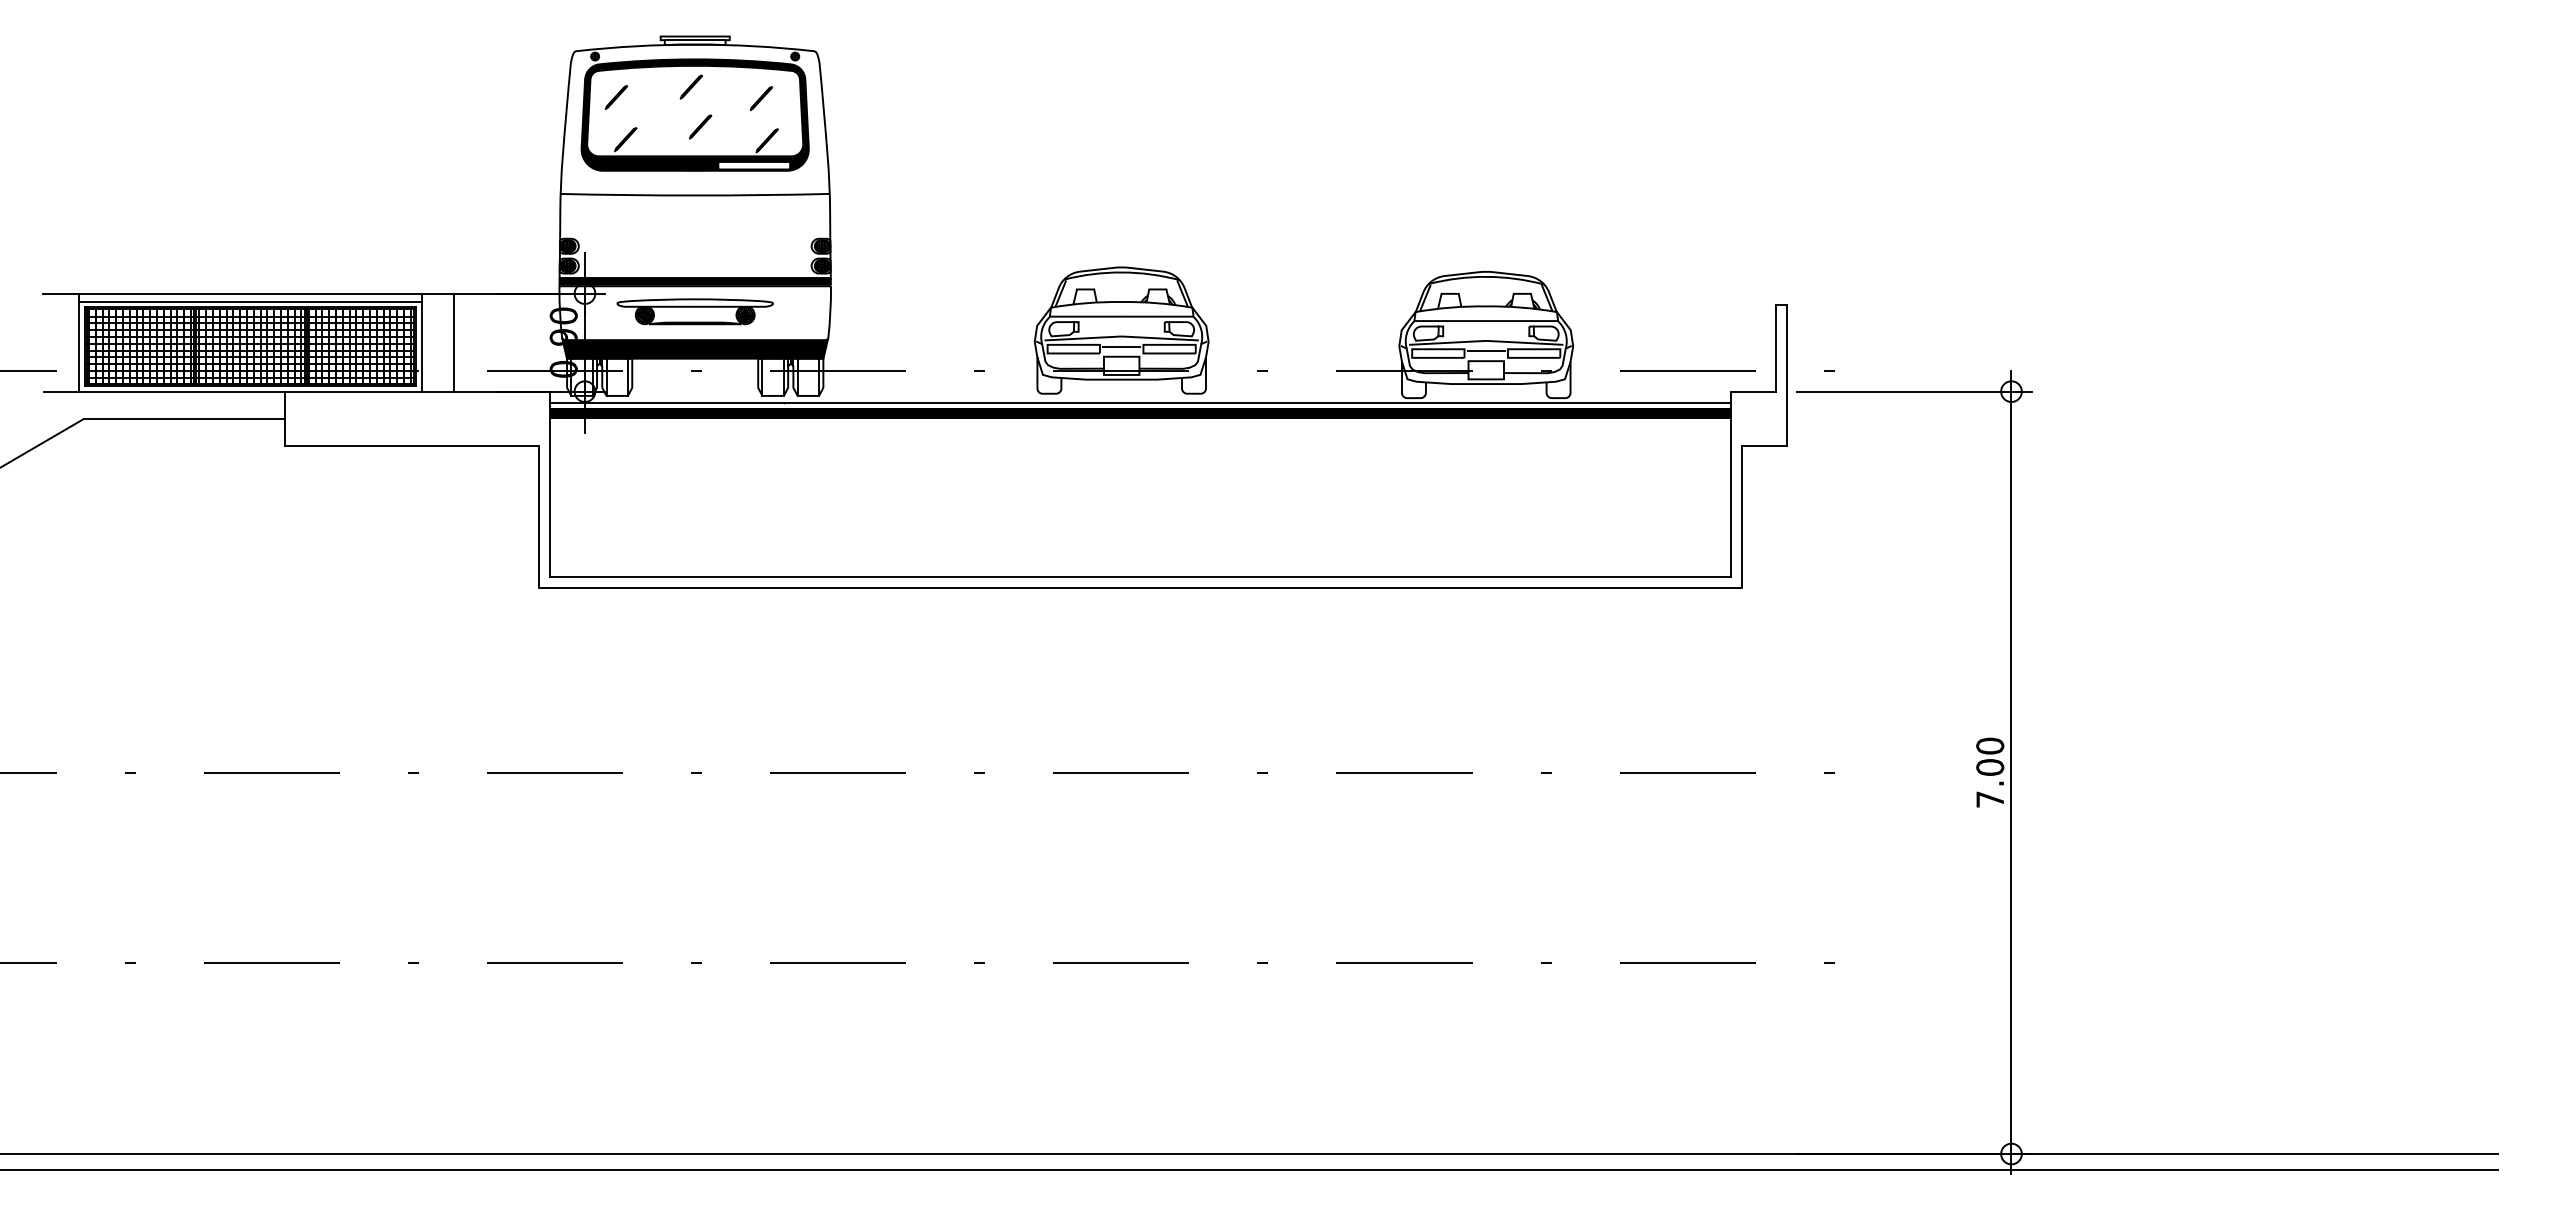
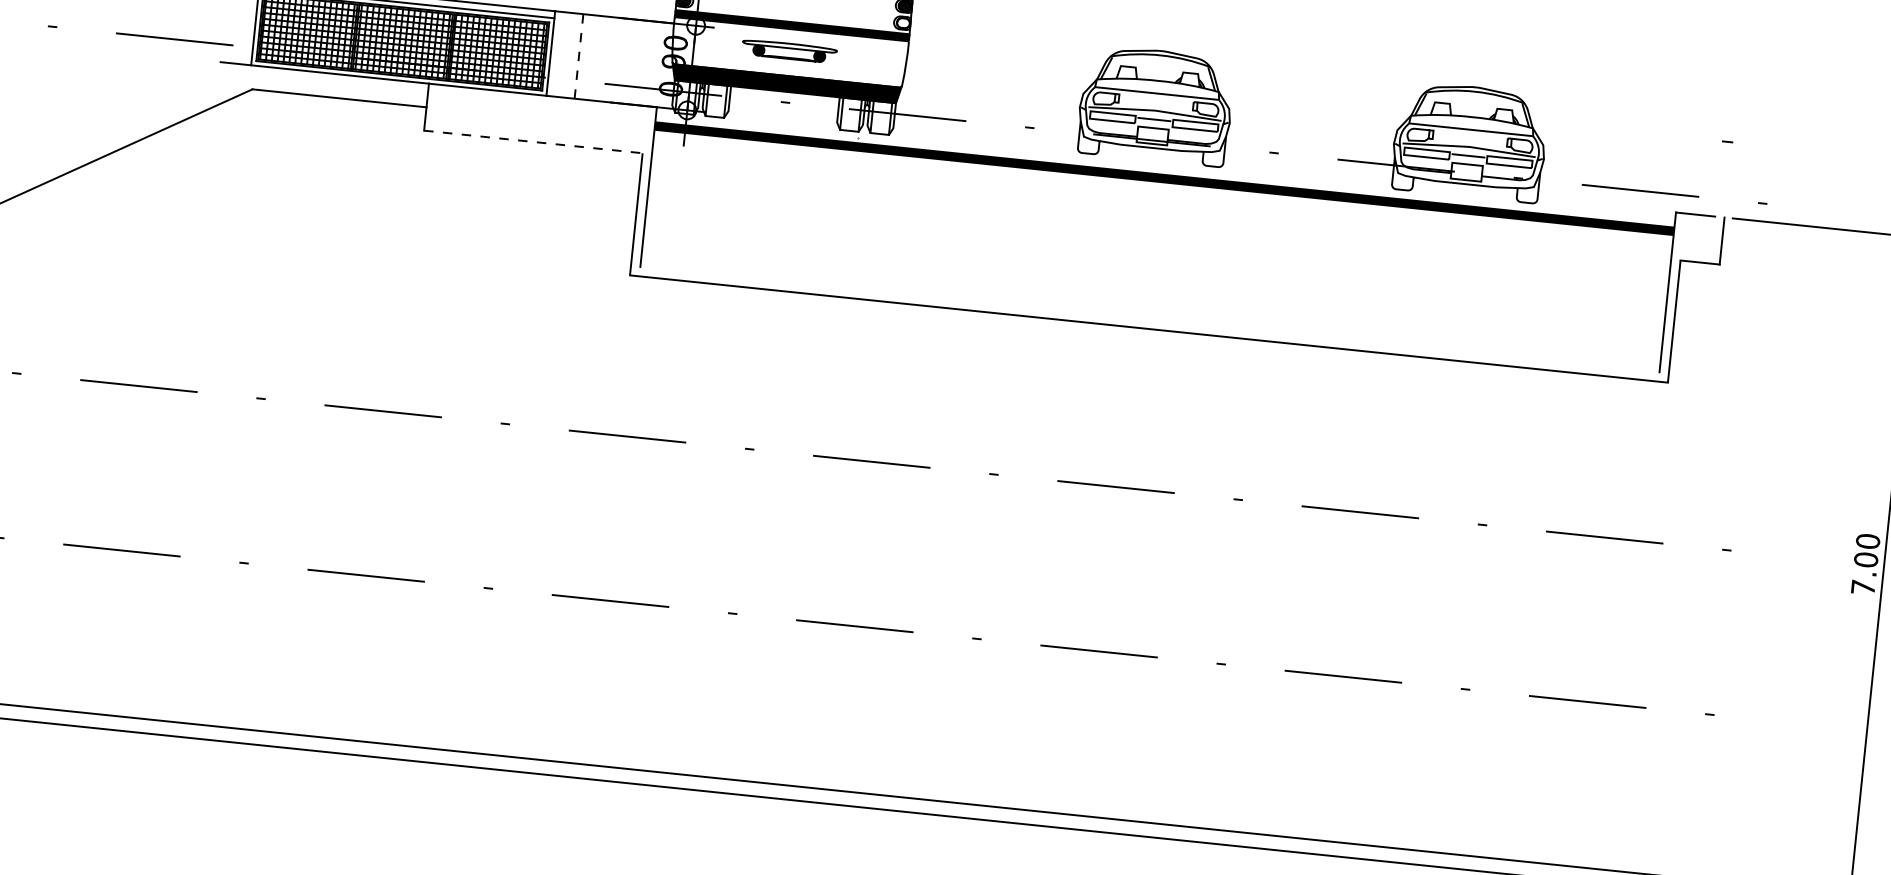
hatch: (822, 265) -> (903, 22), removed
part: (694, 311) -> (788, 50), size x0.7
line: (454, 343) -> (579, 57), solid -> dashed
line: (1776, 347) -> (1719, 178), removed
line: (1787, 347) -> (1728, 179), removed
line: (1139, 402) -> (1164, 169), removed
line: (412, 446) -> (533, 142), solid -> dashed
line: (1139, 576) -> (1149, 319), removed

